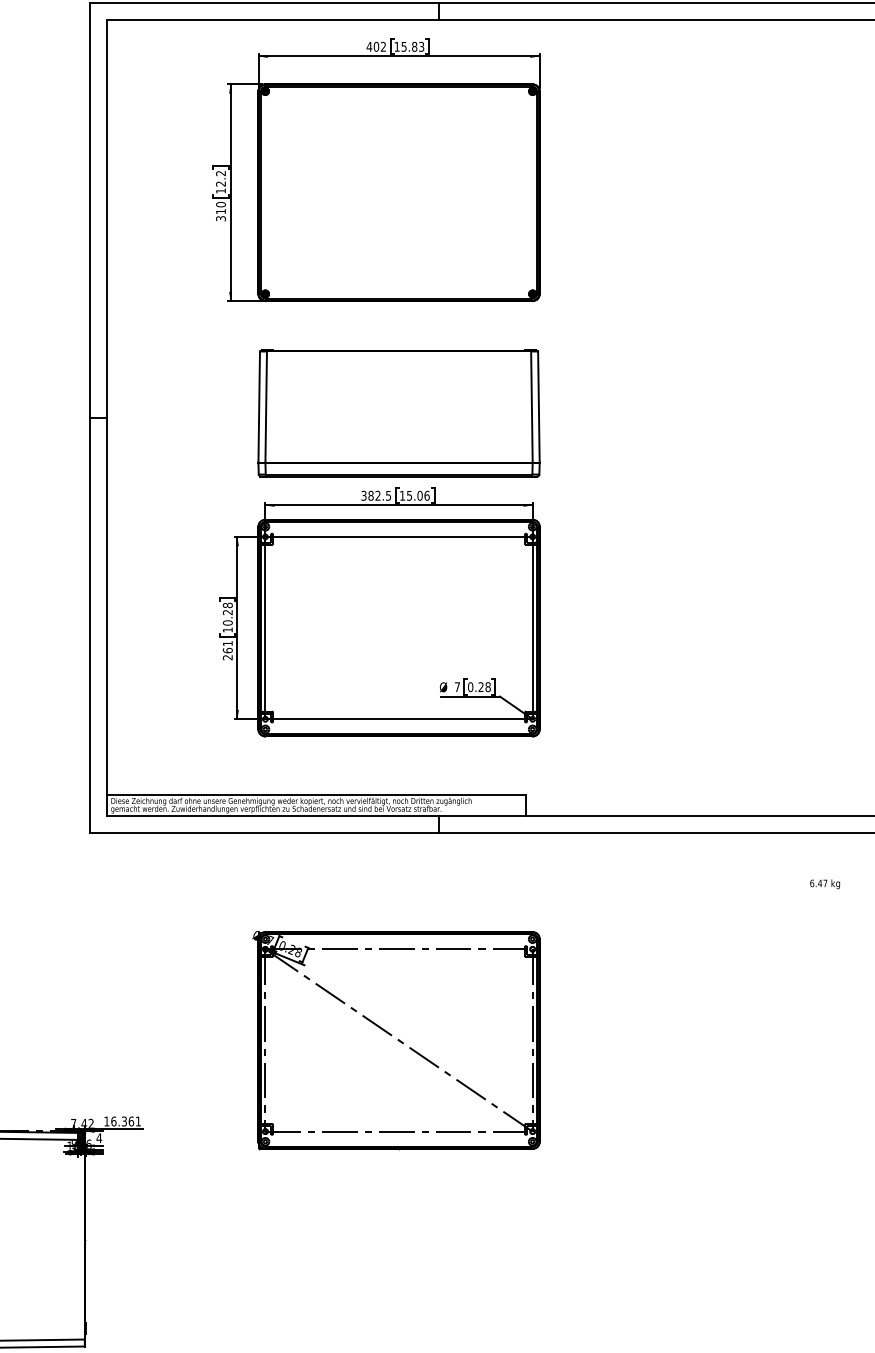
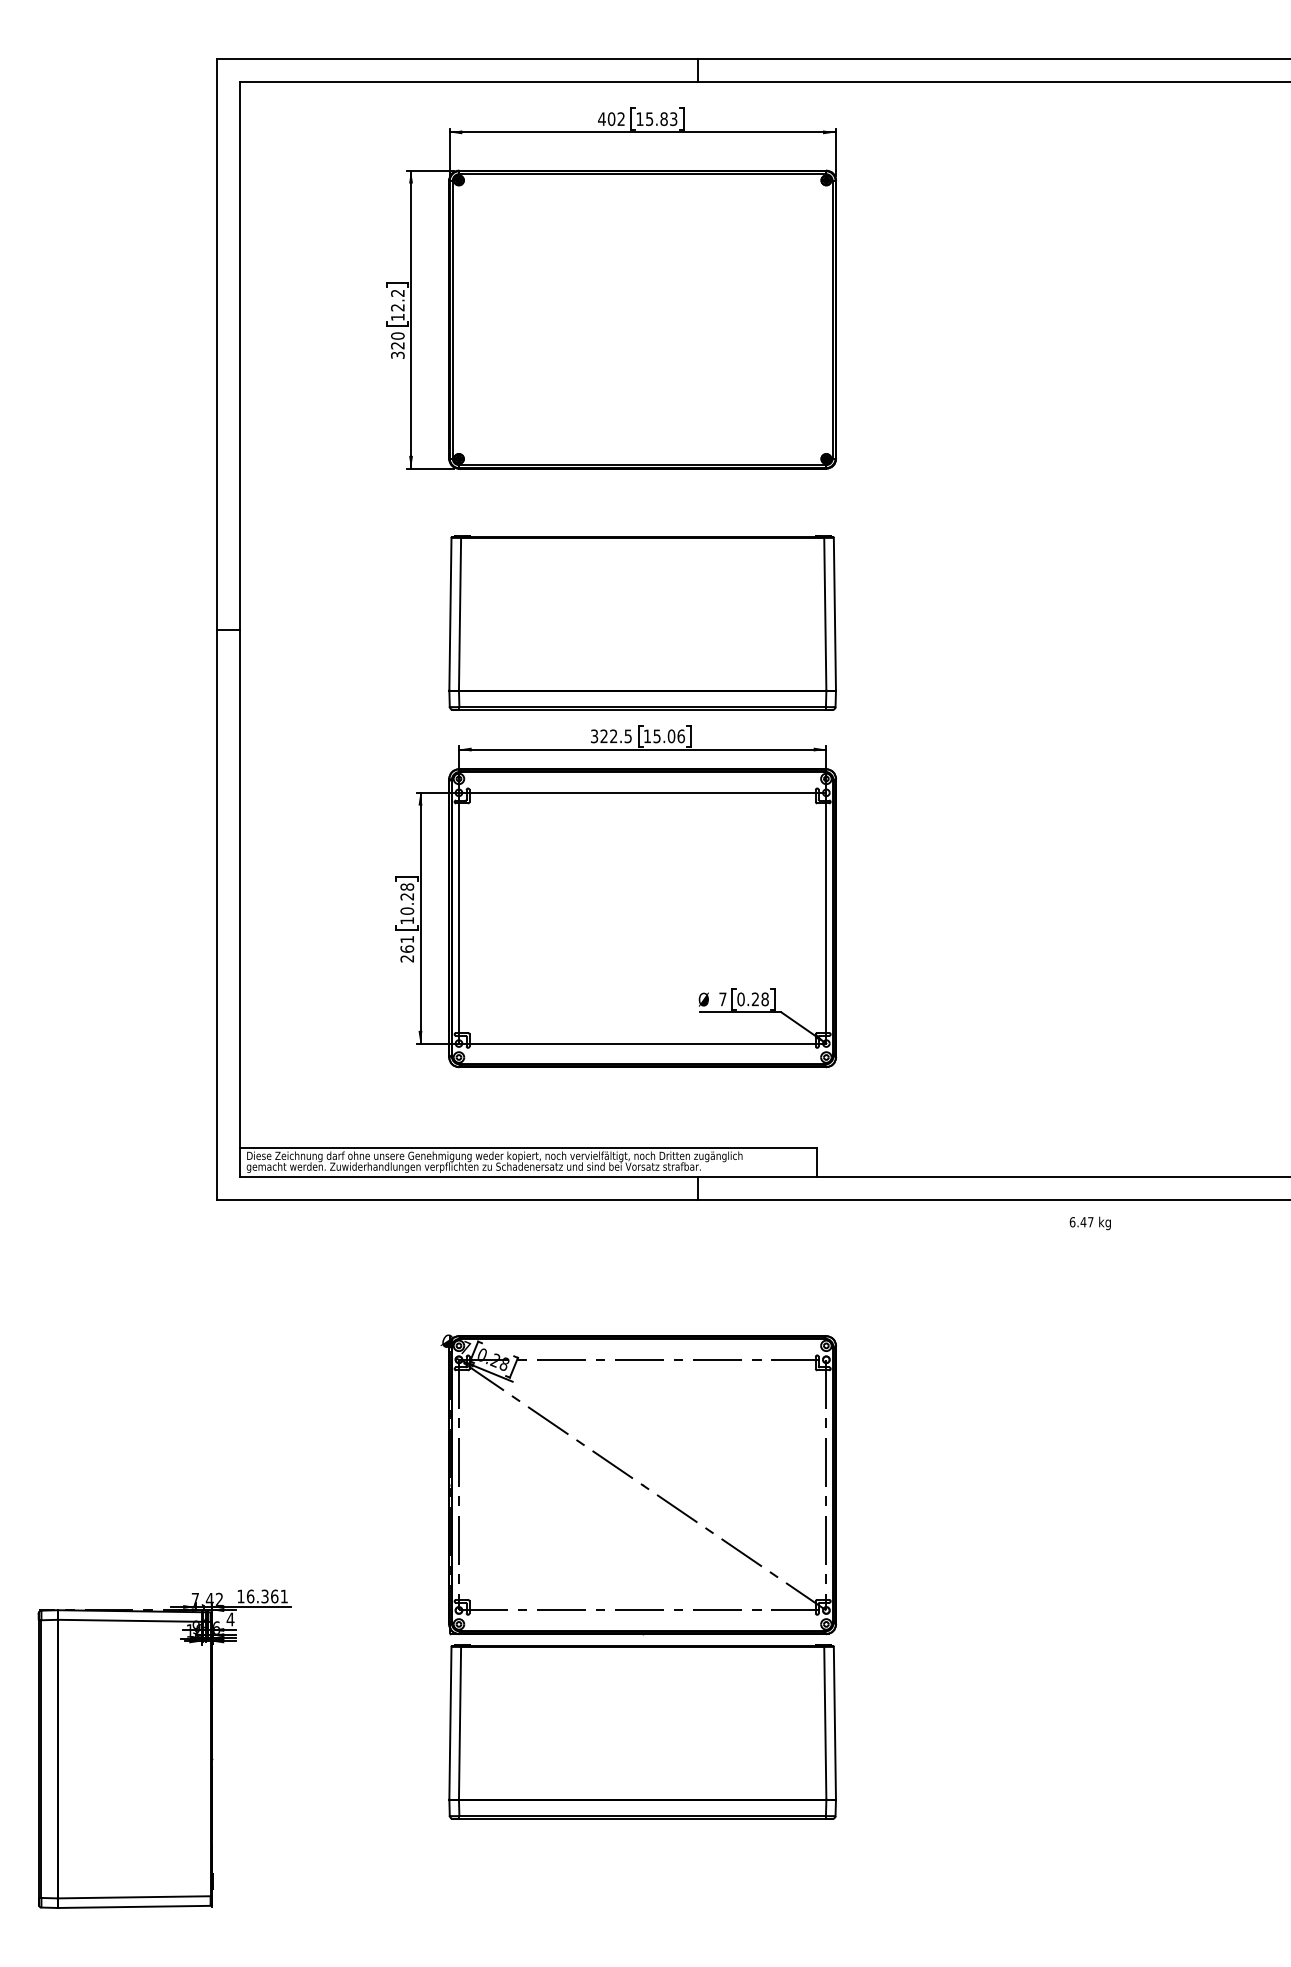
text: (220, 211) -> (397, 345), 310 -> 320
text: (370, 495) -> (603, 736), 382.5 -> 322.5
text: (824, 884) -> (1089, 1223), moved
part: (398, 1219) -> (642, 1731), added

